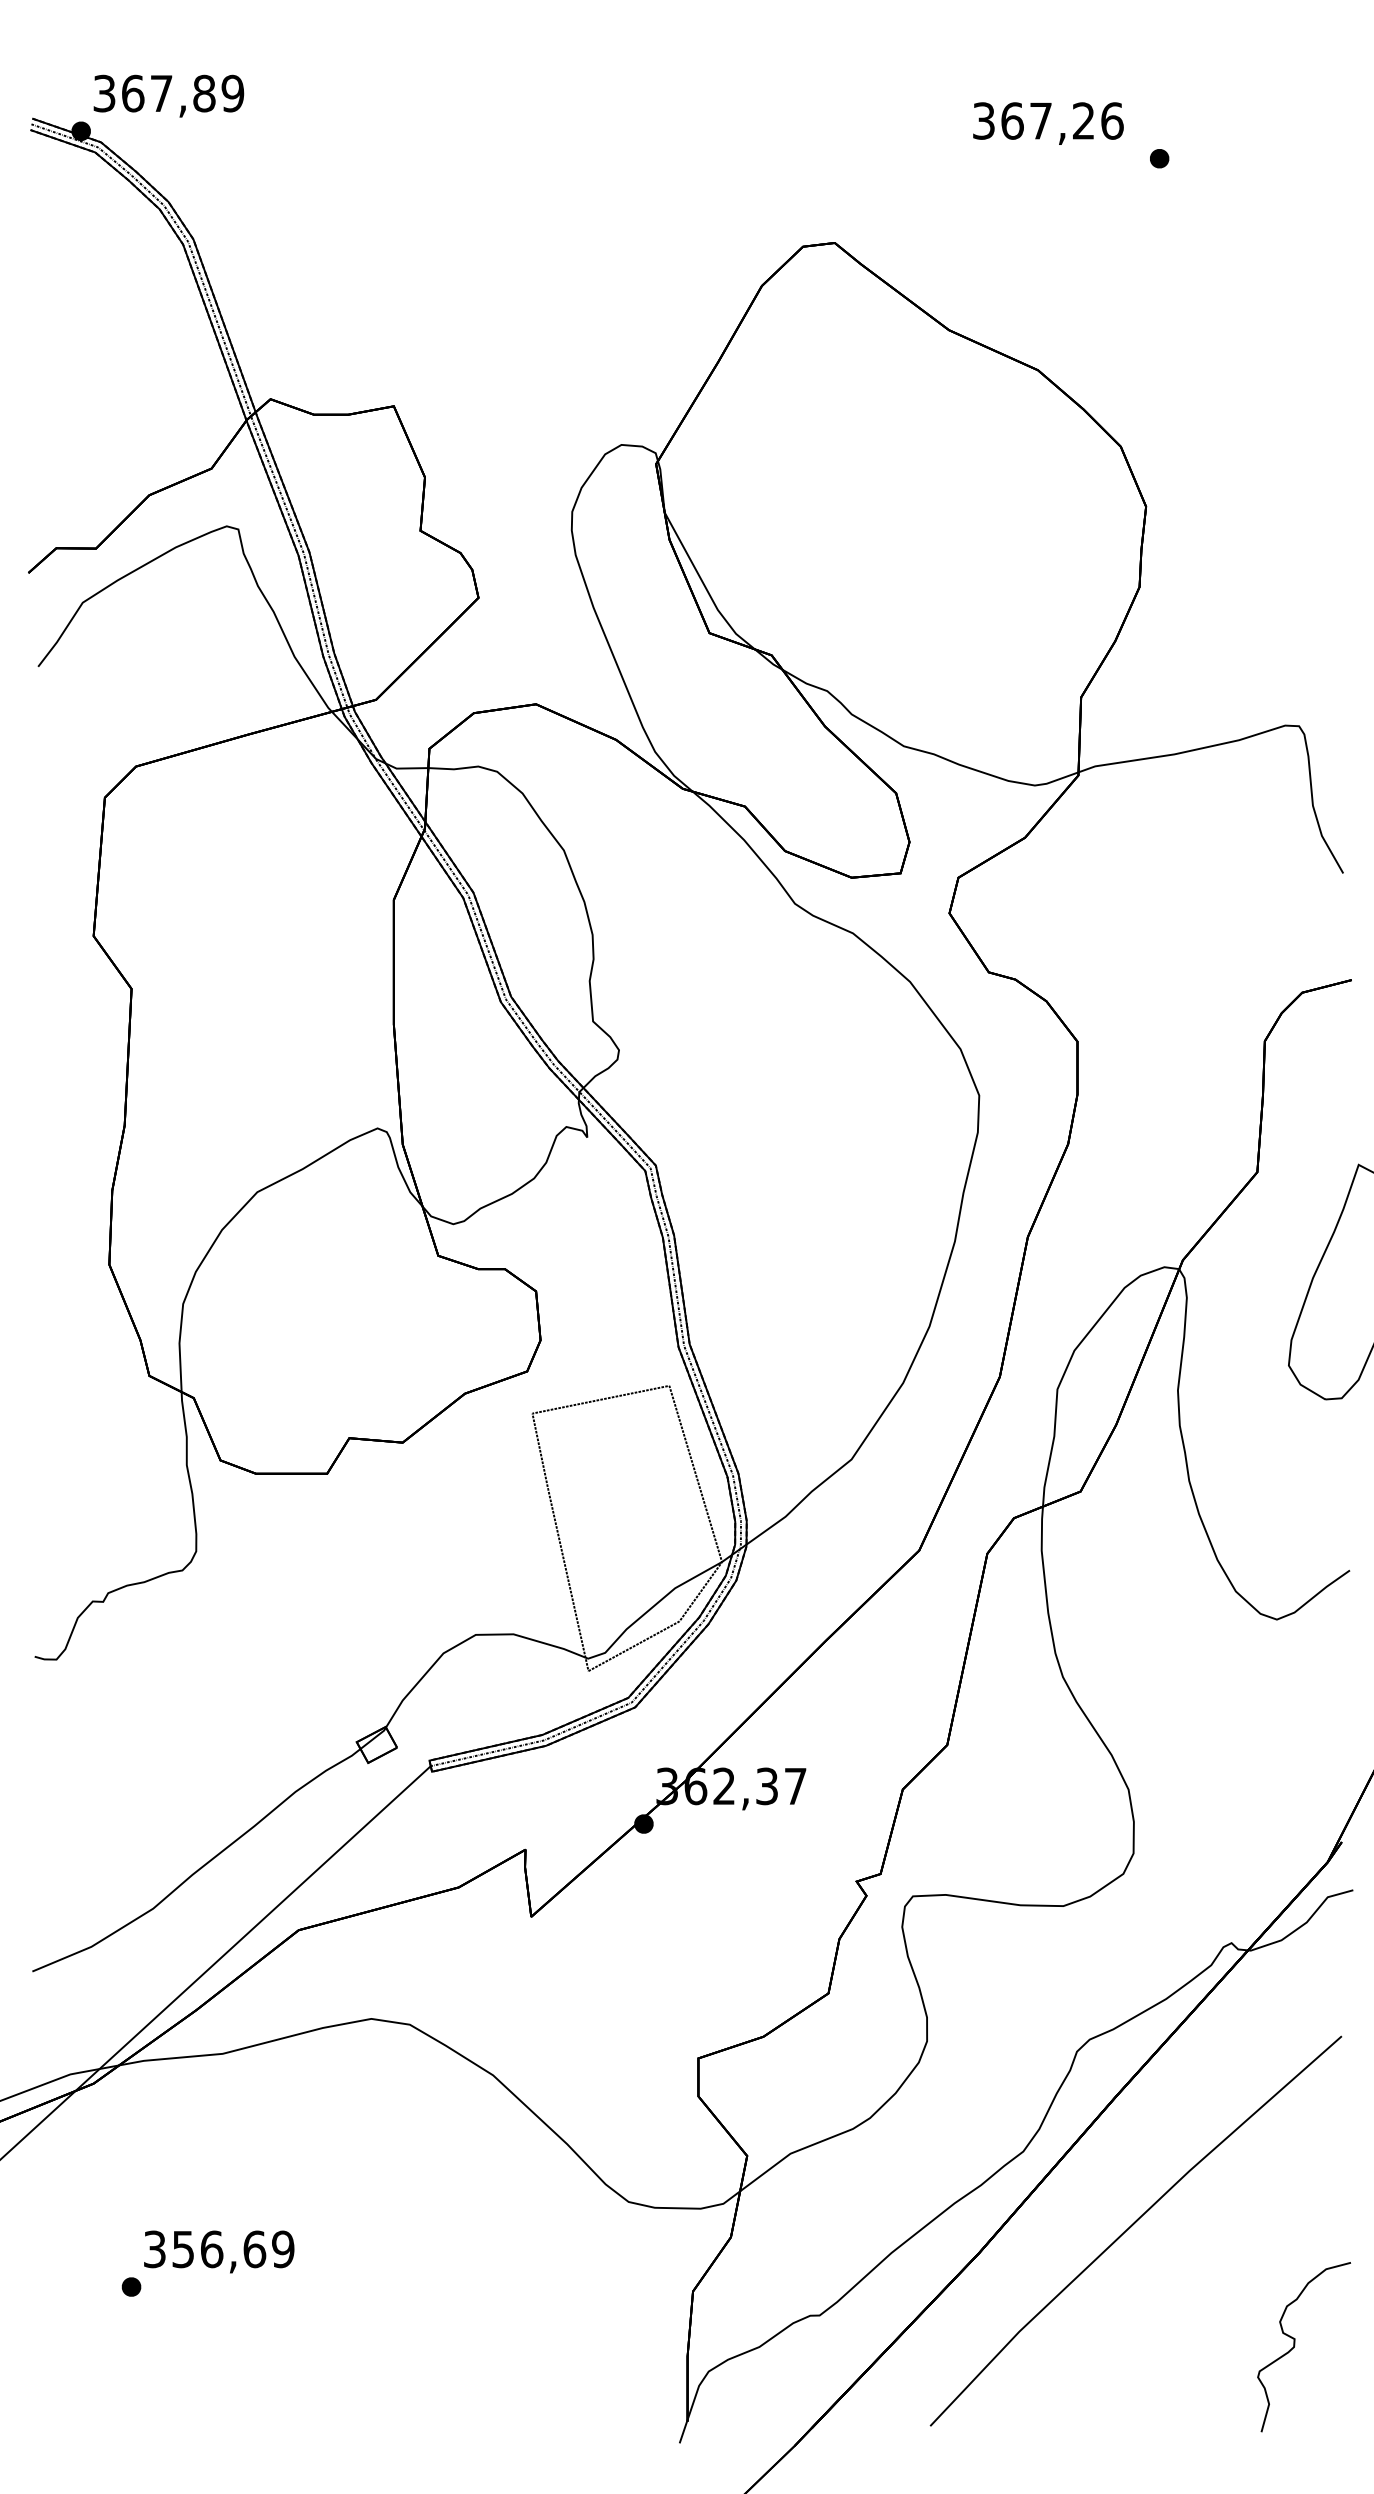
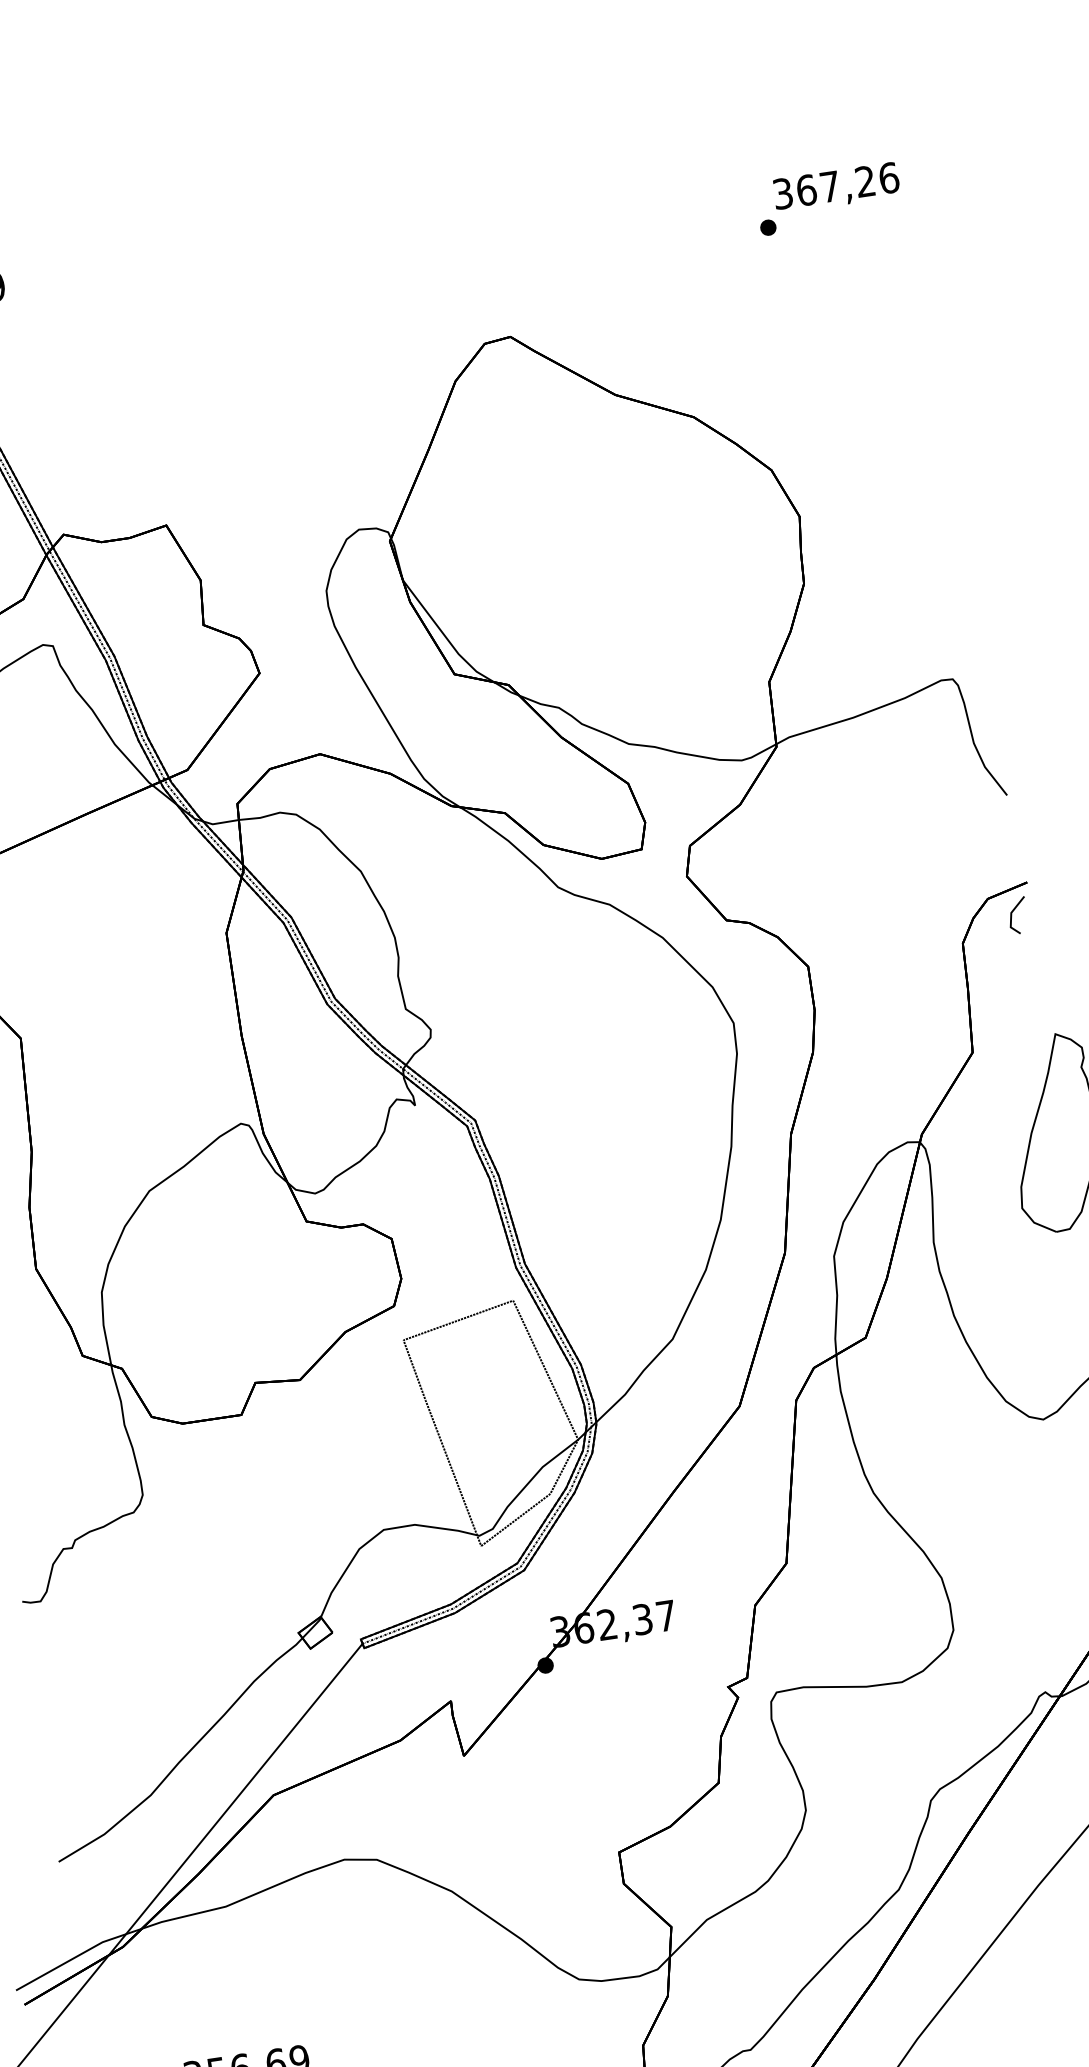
text: (1048, 123) -> (836, 187), moved
line: (1328, 1015) -> (1012, 914), added

